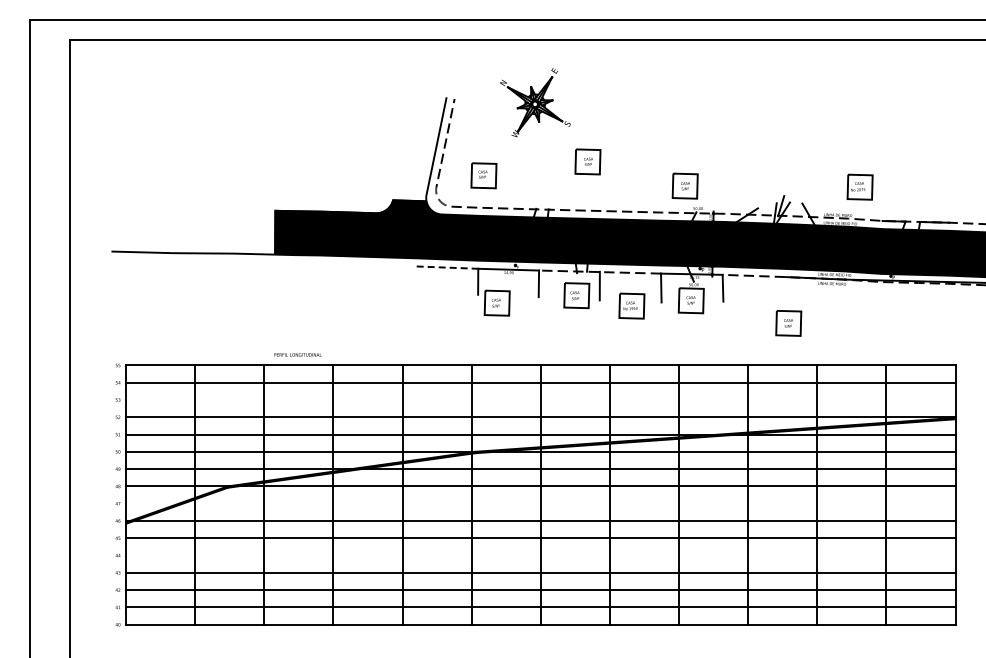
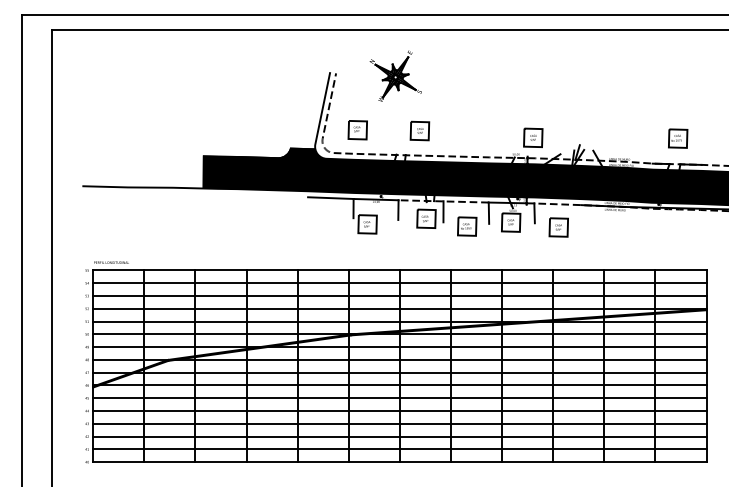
part: (587, 161) -> (419, 130), moved
part: (684, 185) -> (532, 137), moved
part: (859, 186) -> (677, 138), moved
line: (447, 267) -> (330, 198), dashed -> solid
part: (788, 323) -> (558, 227), moved
text: (297, 354) -> (111, 262), moved
line: (540, 400) -> (399, 296), added
line: (540, 503) -> (399, 372), added
line: (540, 555) -> (399, 410), added

